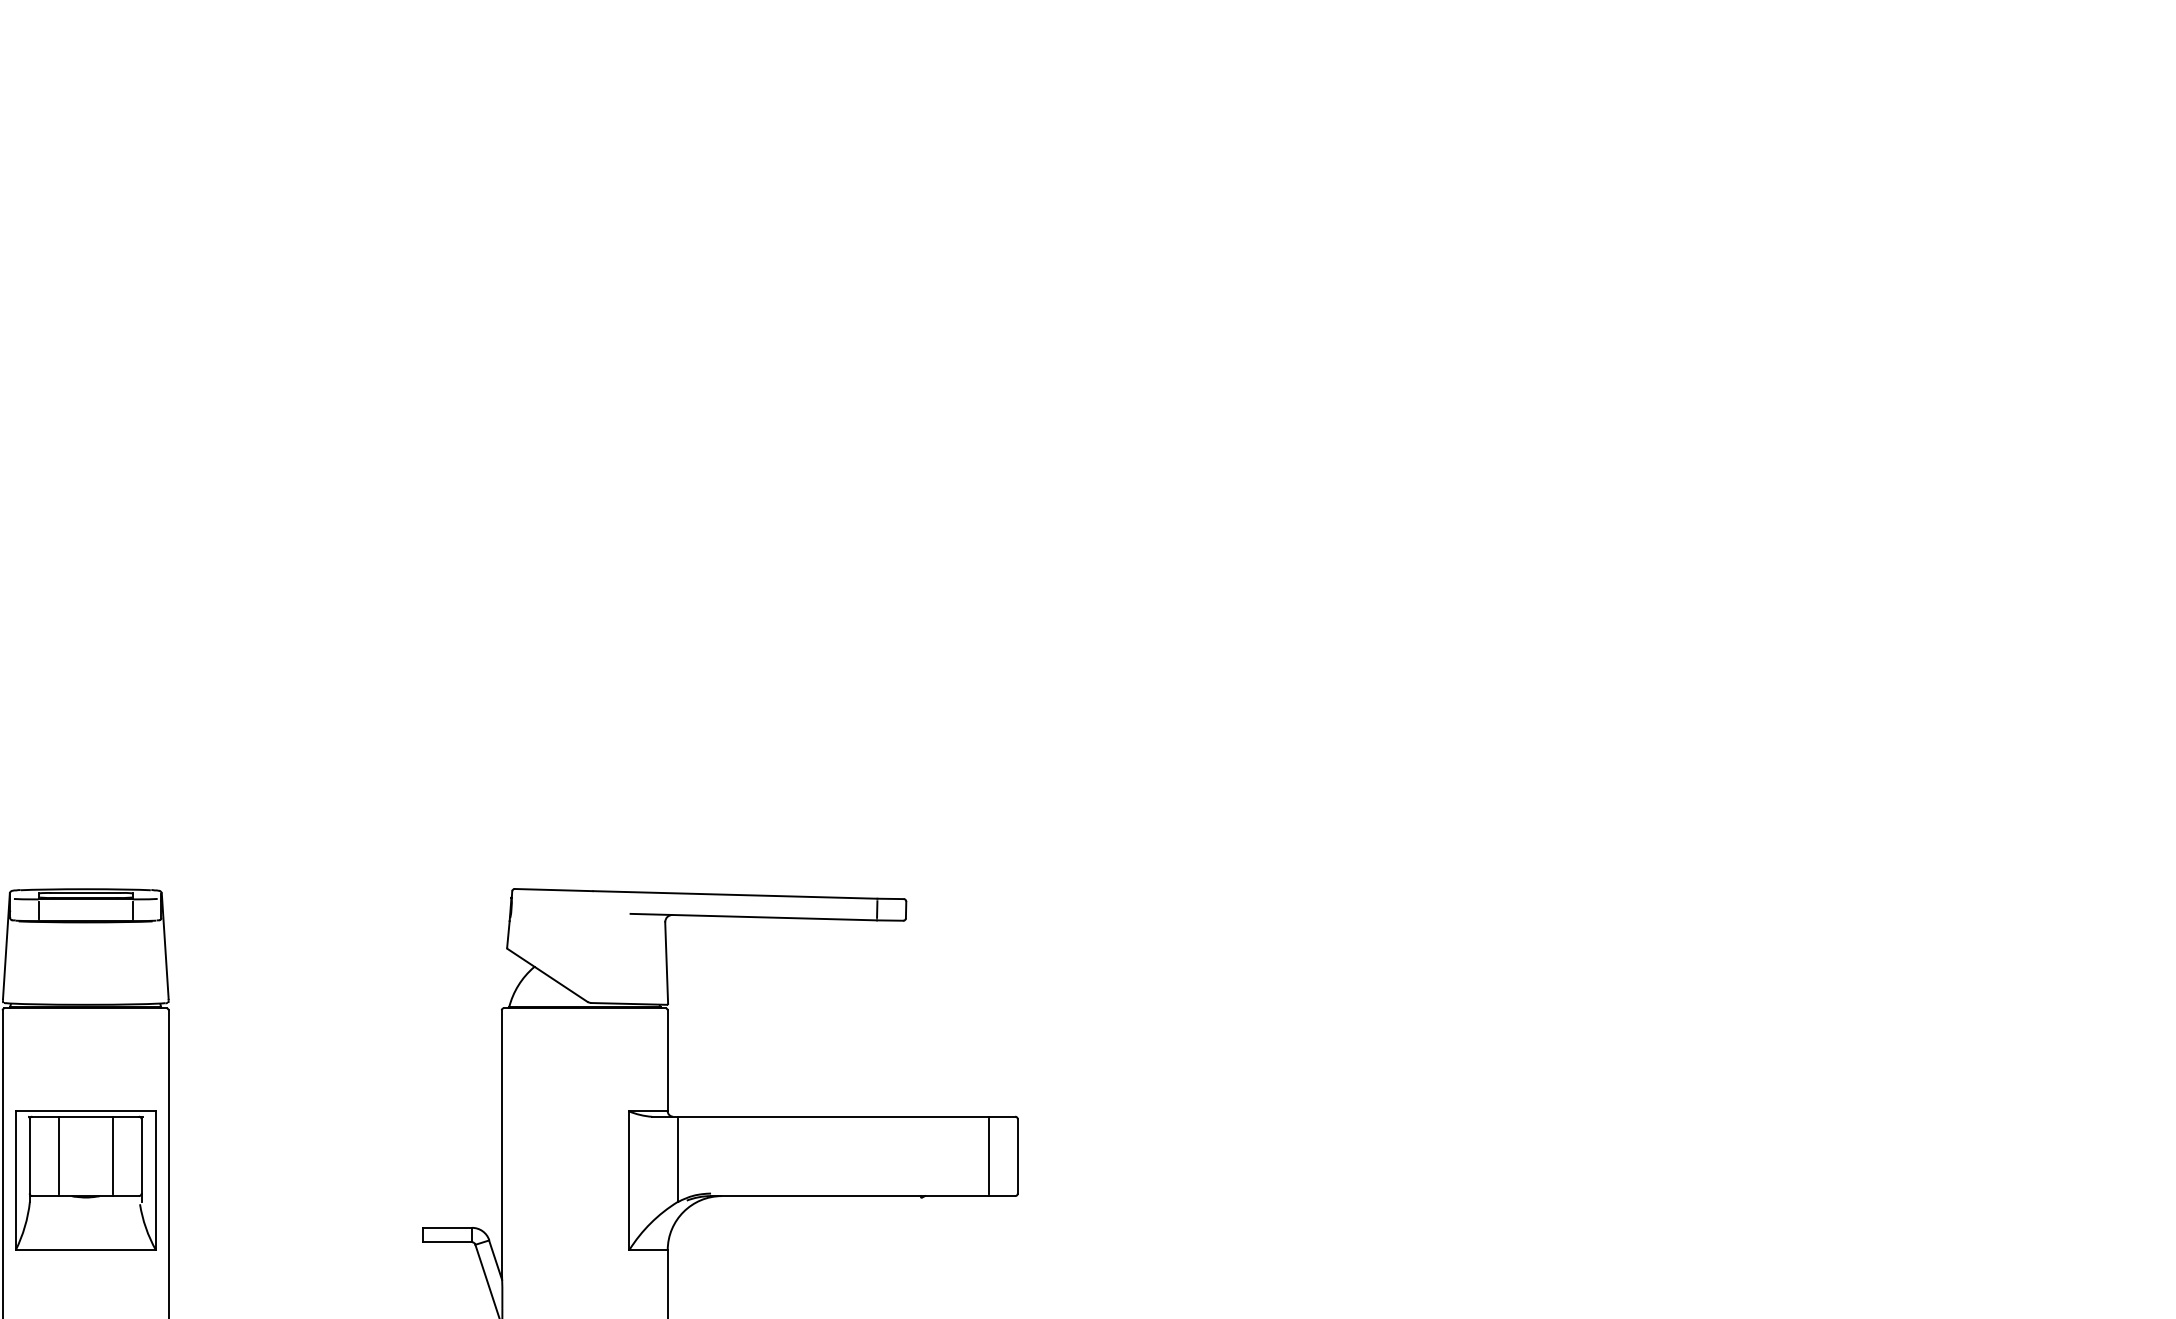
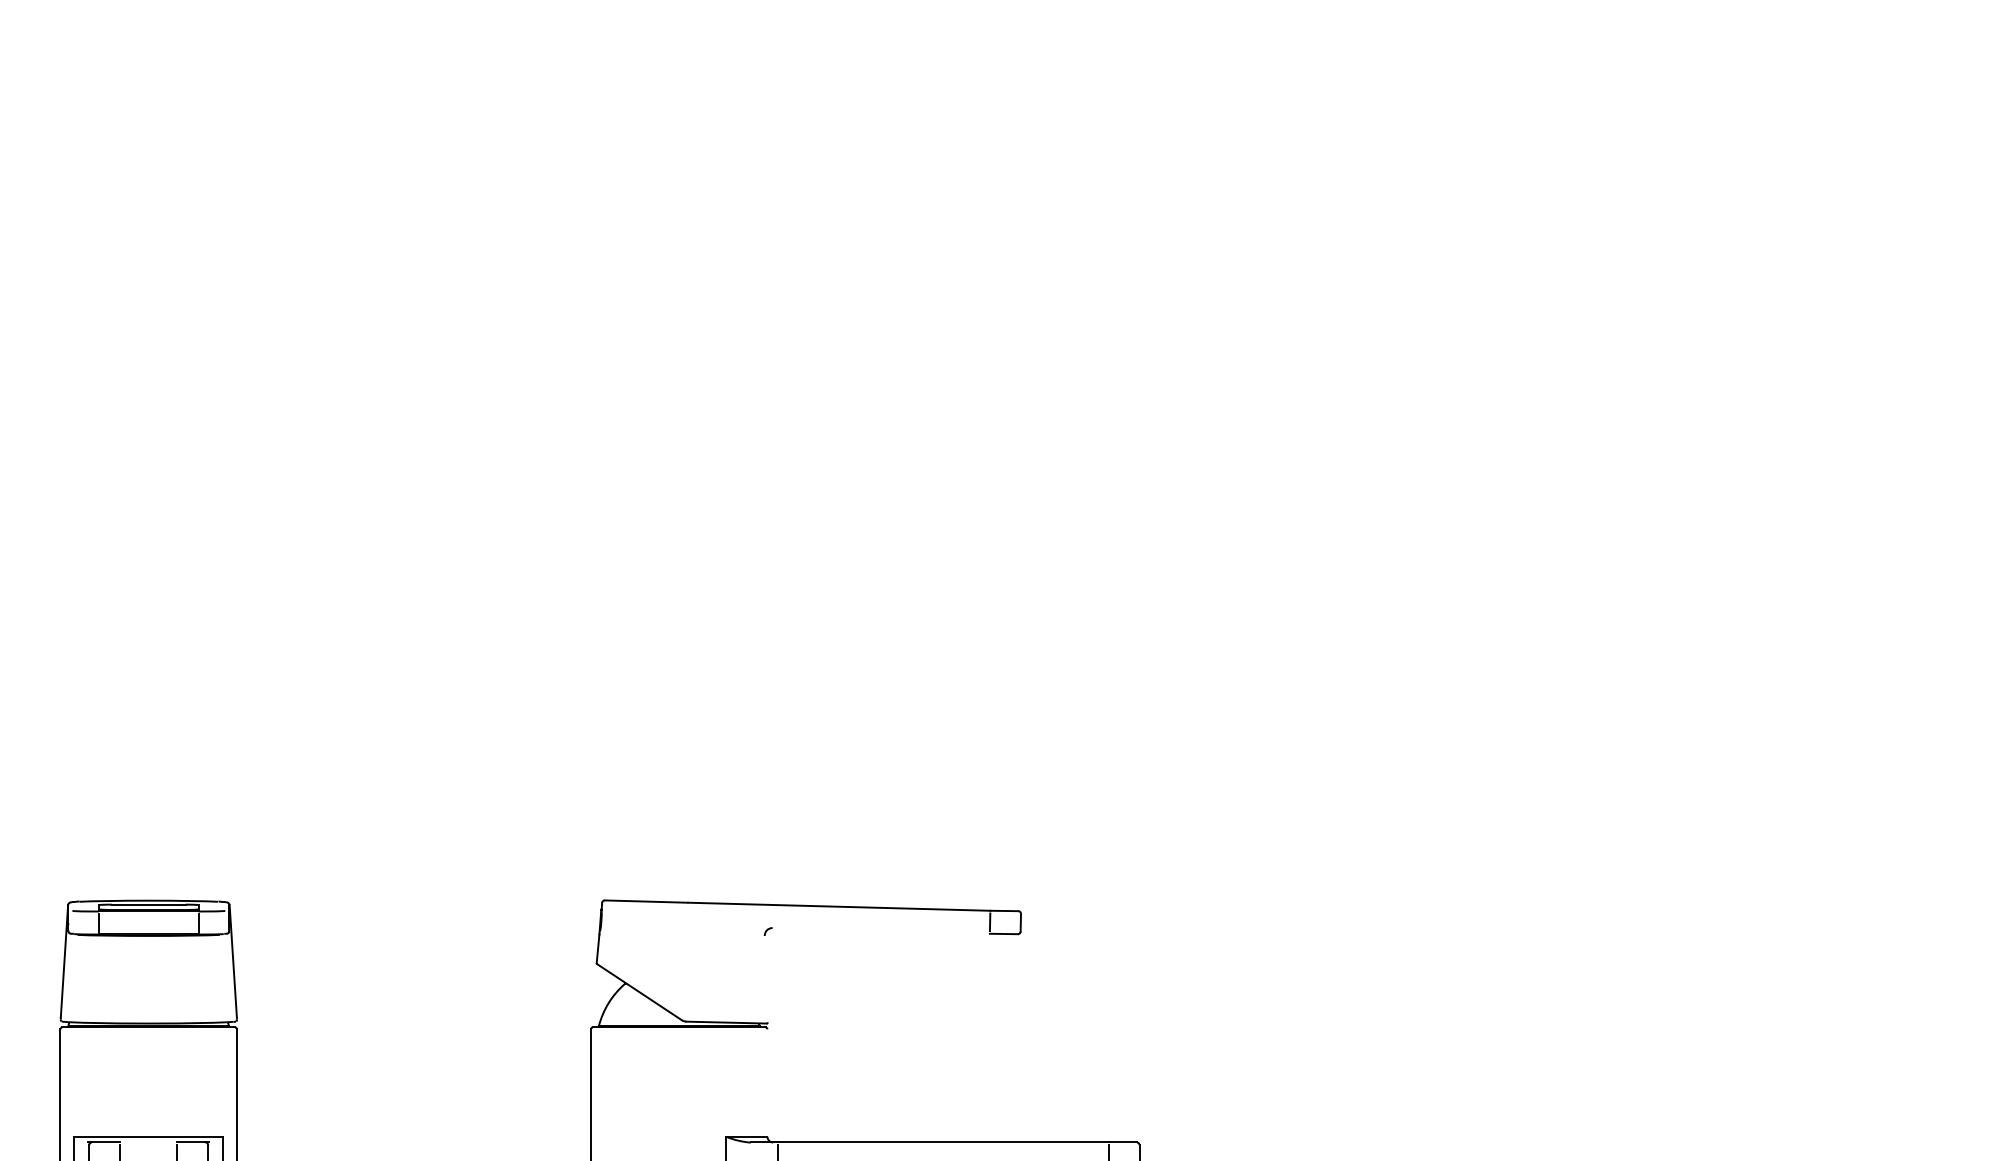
line: (753, 916) -> (858, 929), removed
line: (666, 962) -> (766, 978), removed
line: (667, 1060) -> (767, 1082), removed
line: (85, 1116) -> (148, 1142), removed

